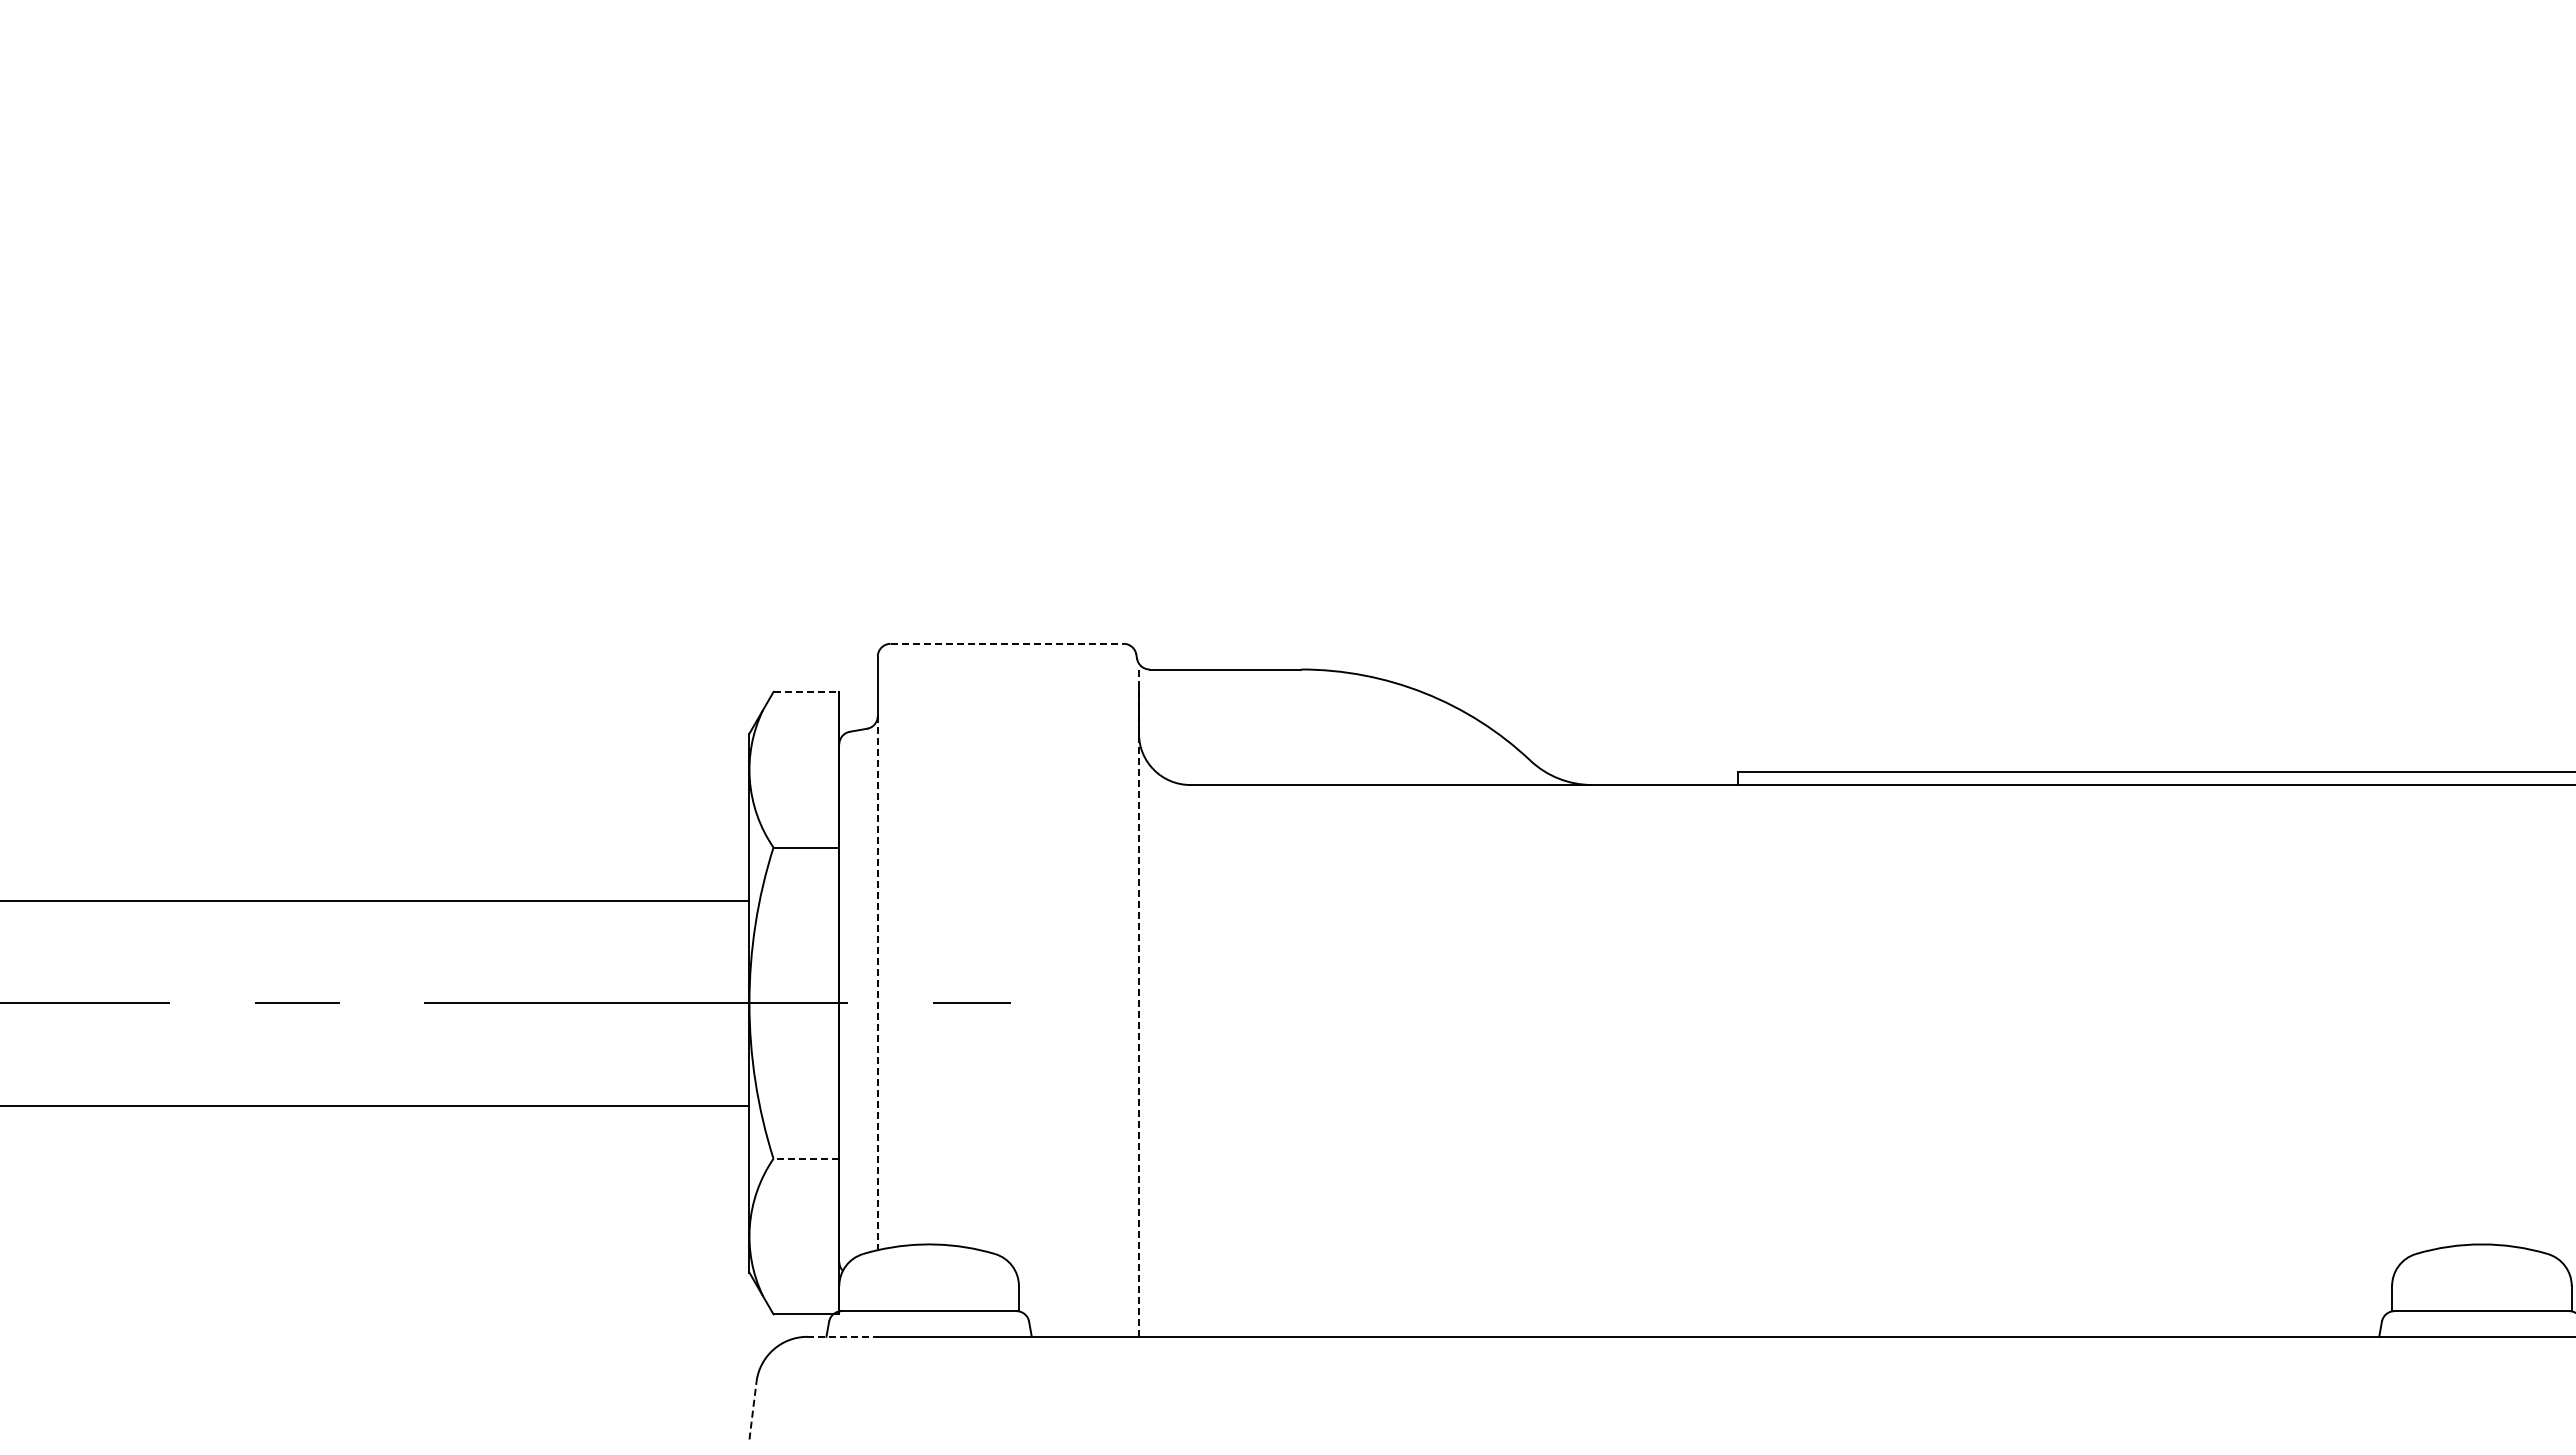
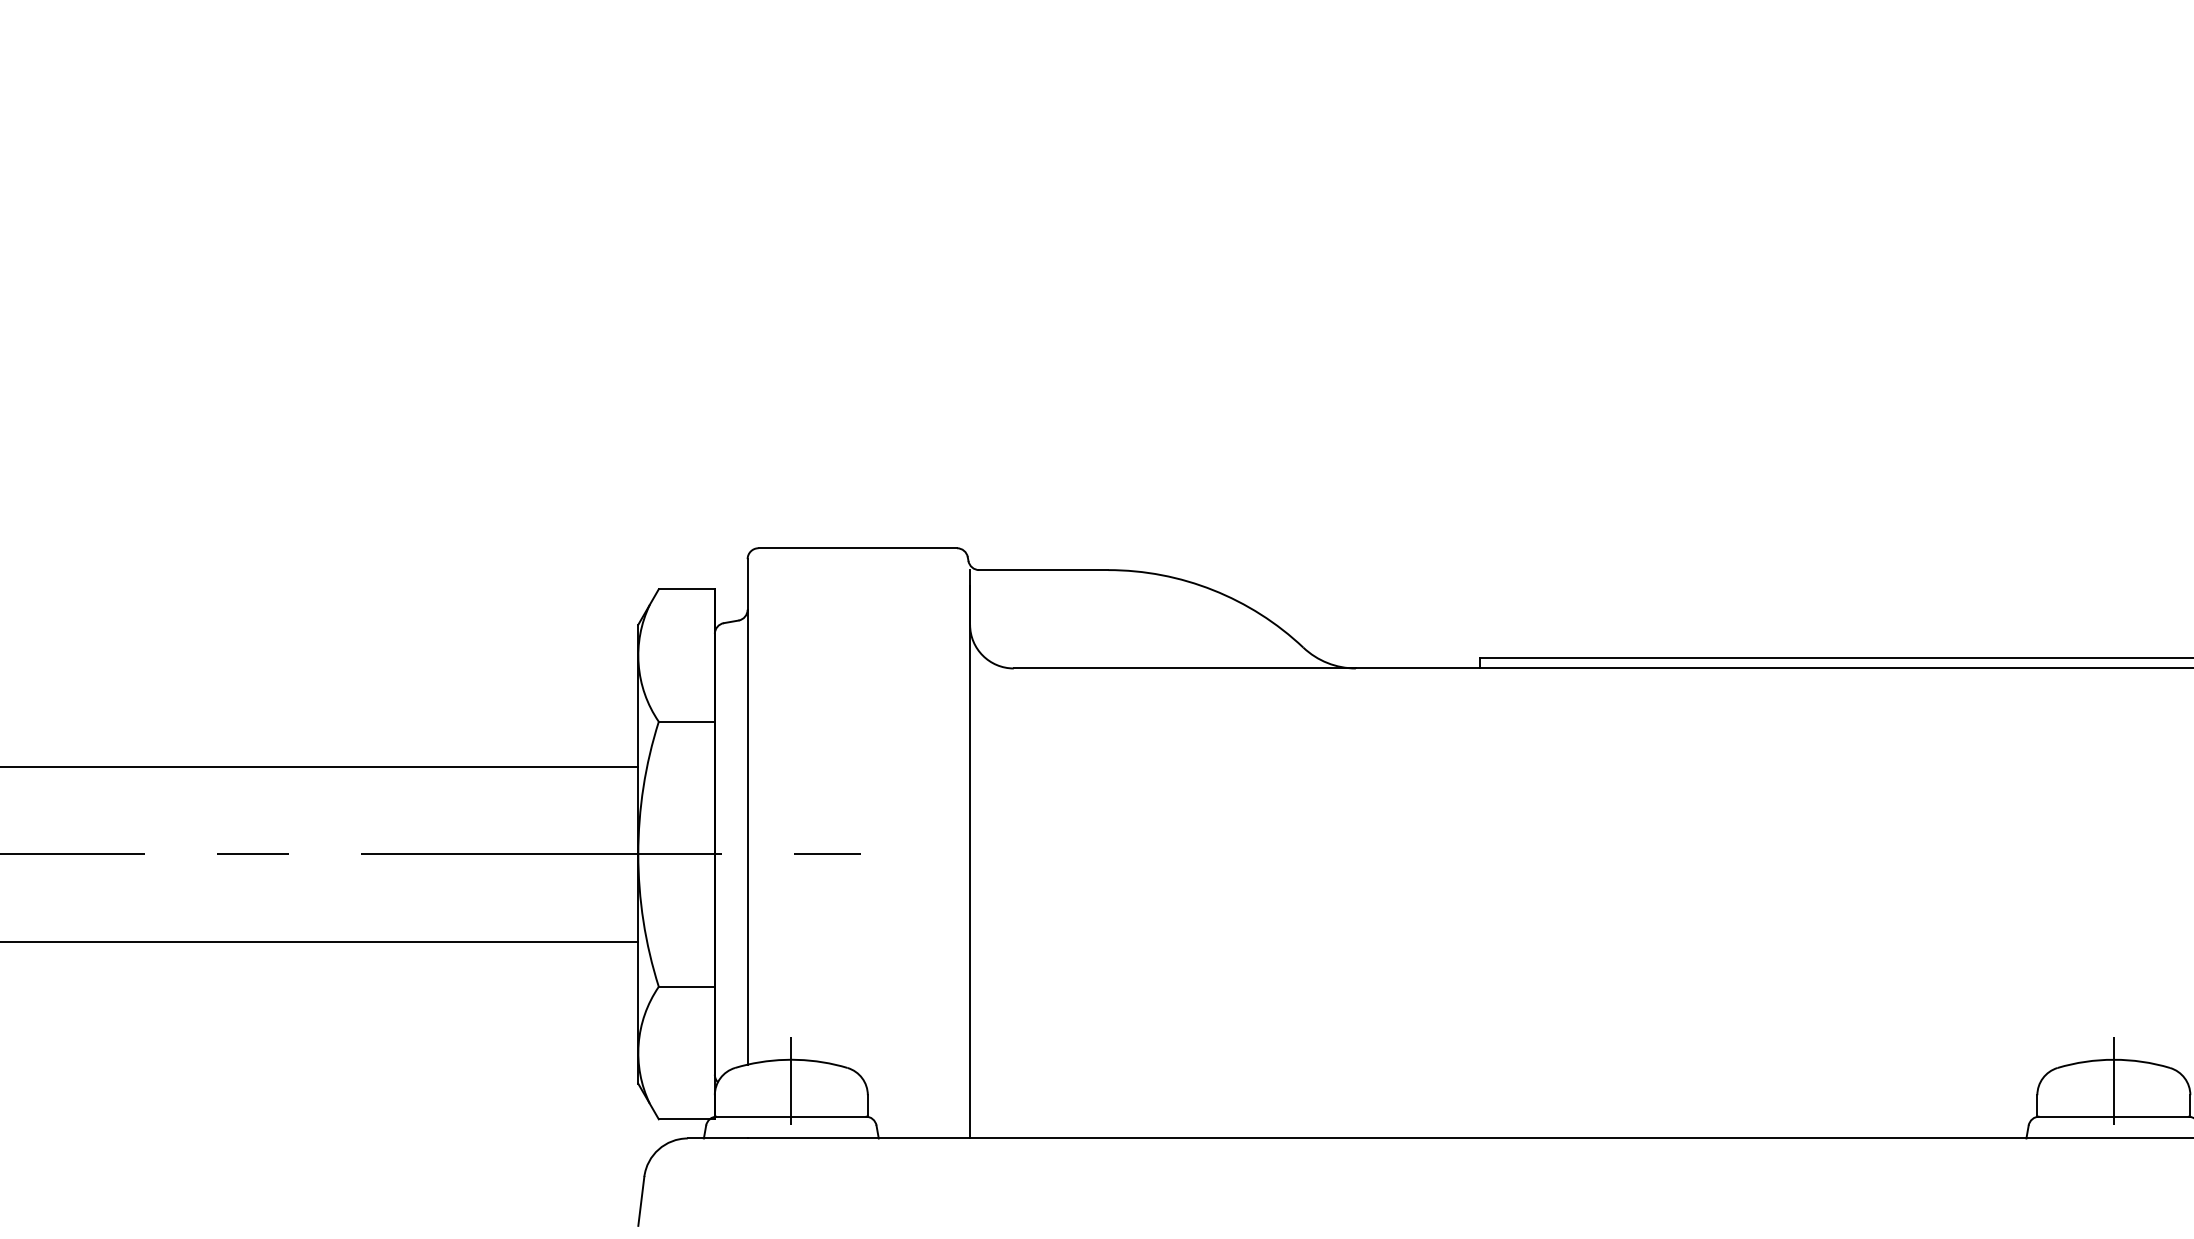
line: (1007, 643) -> (858, 547), dashed -> solid
line: (806, 691) -> (686, 588), dashed -> solid
line: (877, 983) -> (747, 837), dashed -> solid
line: (1138, 1003) -> (969, 854), dashed -> solid
line: (806, 1158) -> (686, 986), dashed -> solid
line: (929, 1269) -> (791, 1081), added
line: (2481, 1269) -> (2113, 1081), added
line: (843, 1336) -> (718, 1138), dashed -> solid
line: (753, 1410) -> (641, 1201), dashed -> solid

